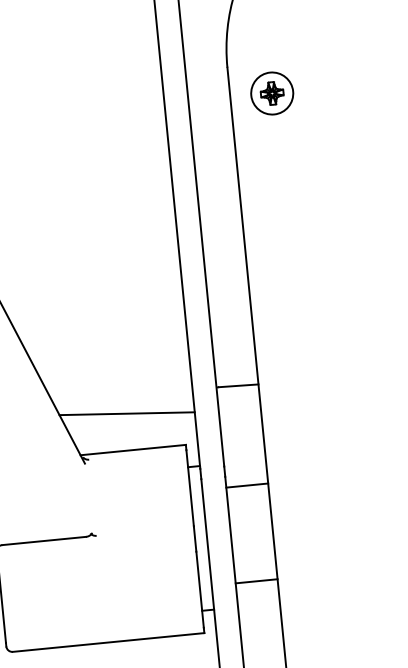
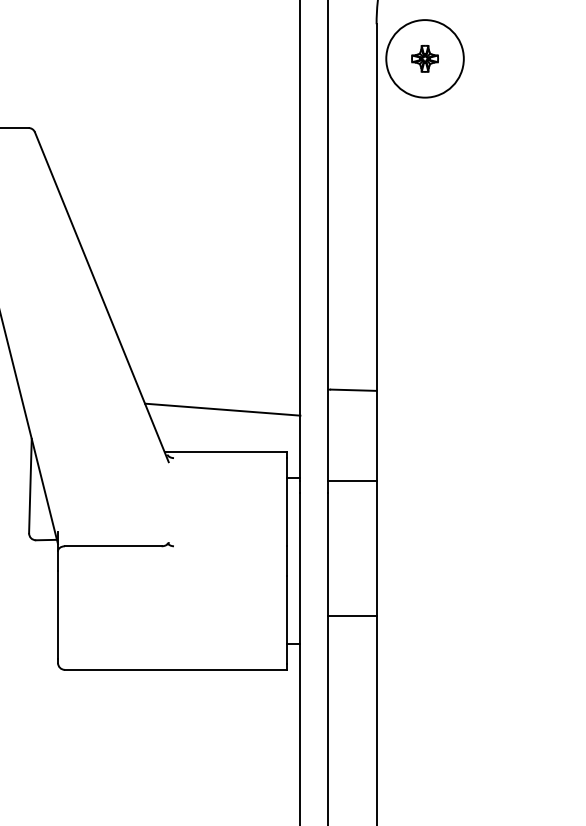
circle: (271, 93) -> (424, 58), size x1.6
line: (247, 485) -> (352, 480), moved

